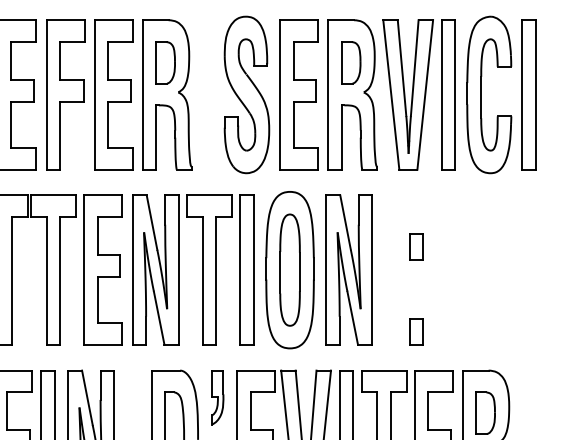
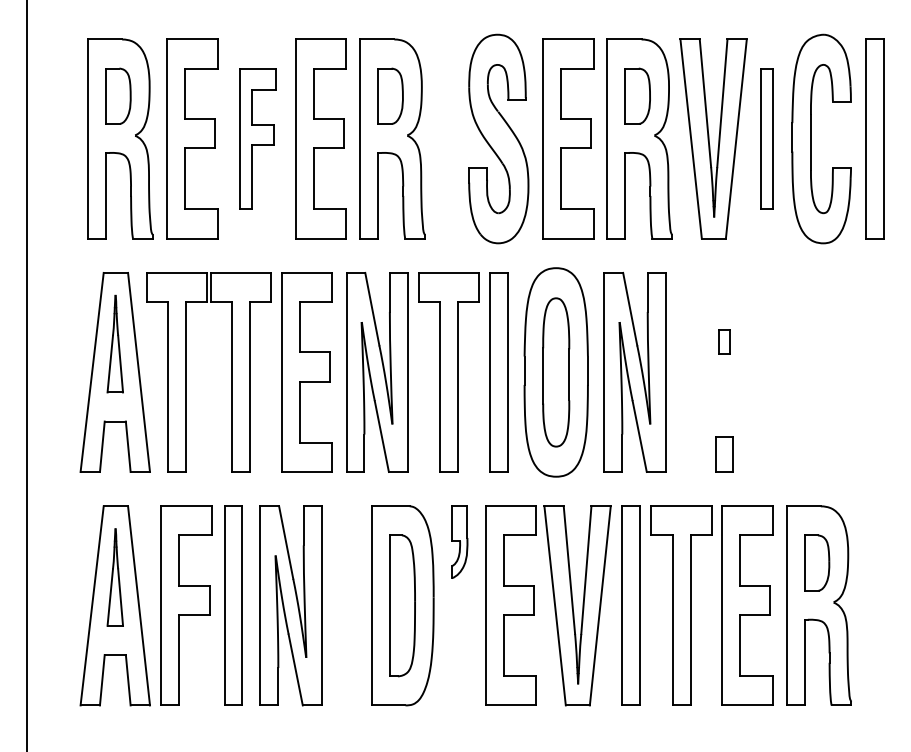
part: (65, 94) -> (257, 138), size x0.7
part: (447, 94) -> (766, 138), size x0.7
part: (416, 246) -> (724, 341), size x0.7

